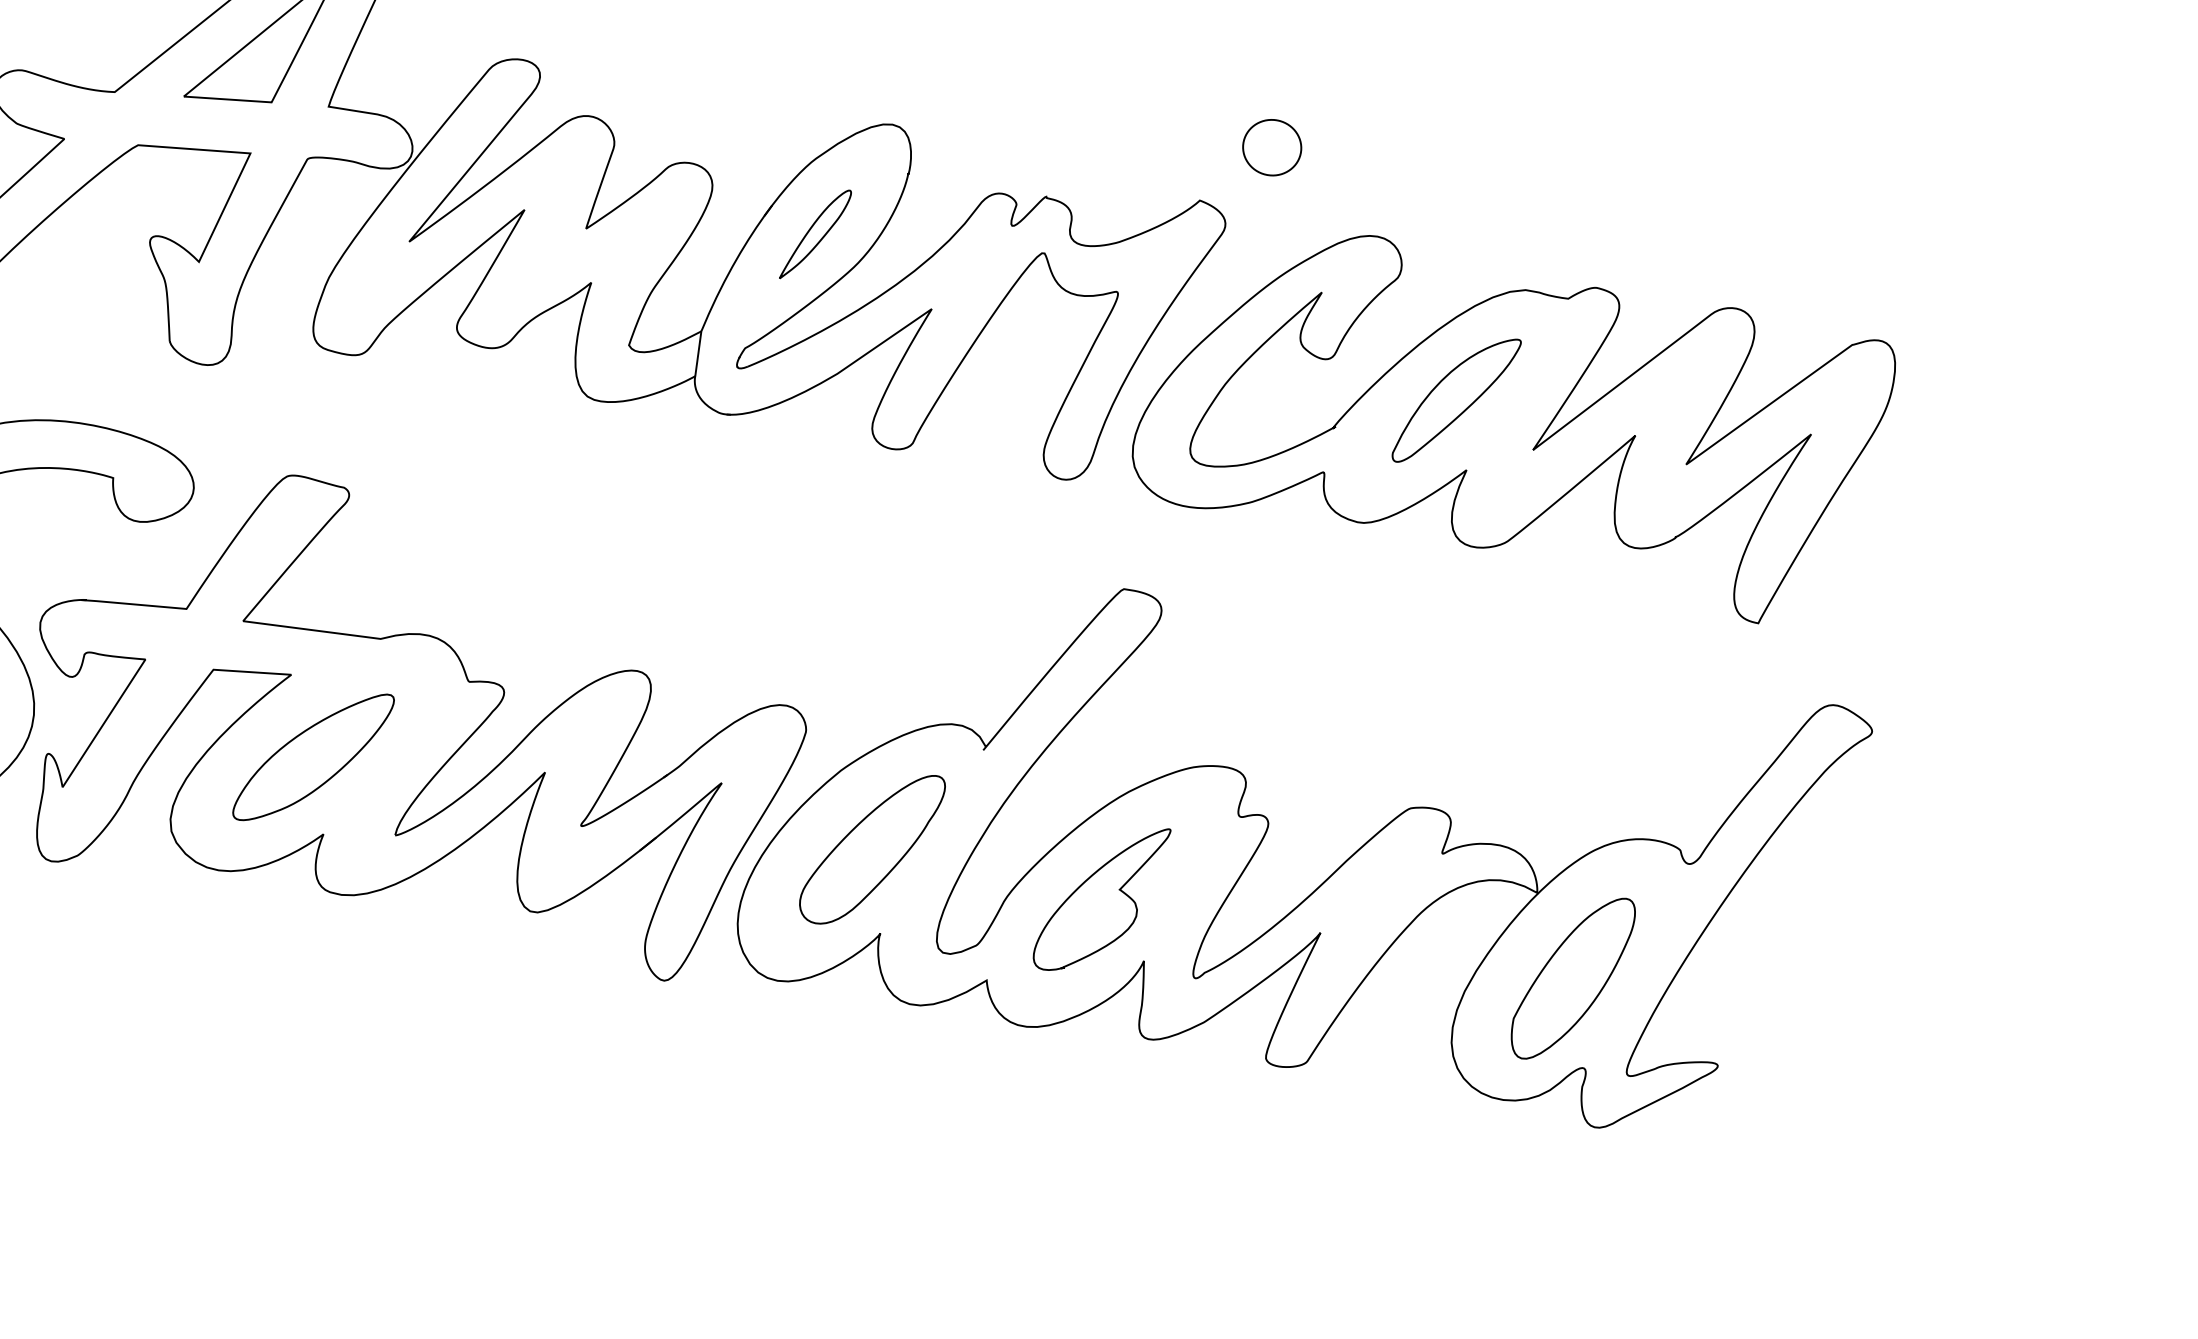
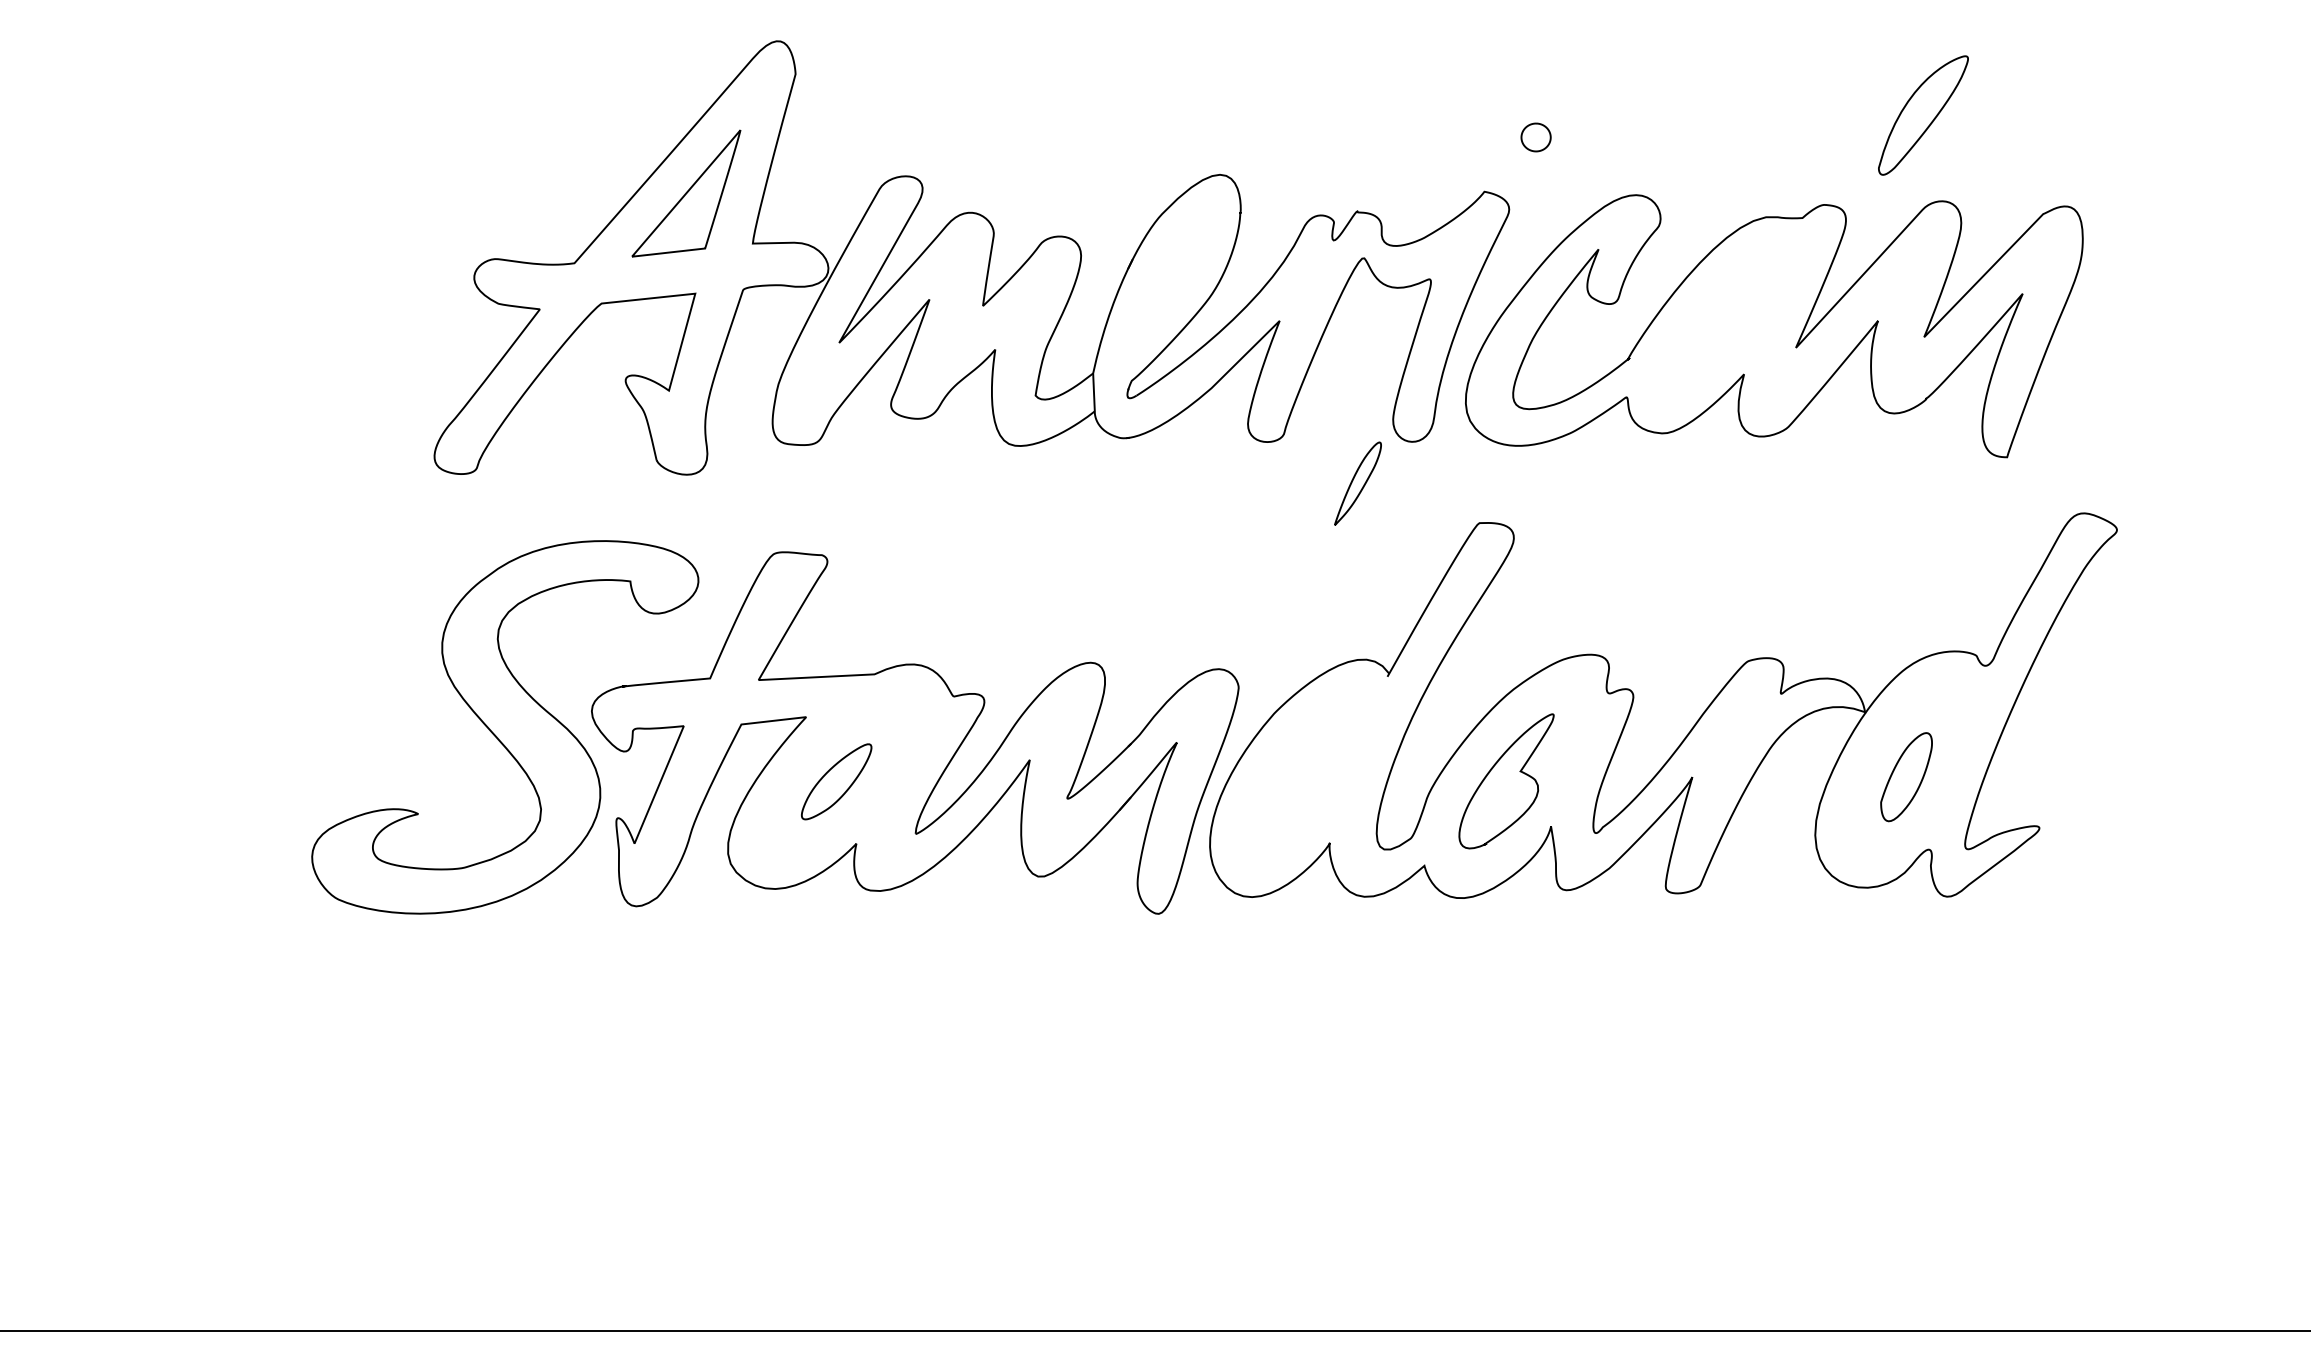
part: (1271, 147) -> (1535, 137), size x0.6
part: (815, 234) -> (1357, 483), moved
part: (1456, 400) -> (1923, 115), moved
part: (313, 756) -> (836, 781), size x0.6
part: (872, 848) -> (1310, 774), removed
part: (1572, 977) -> (1906, 776), size x0.6

